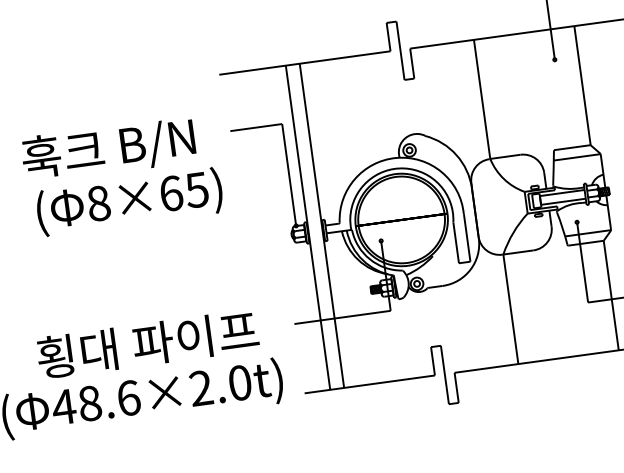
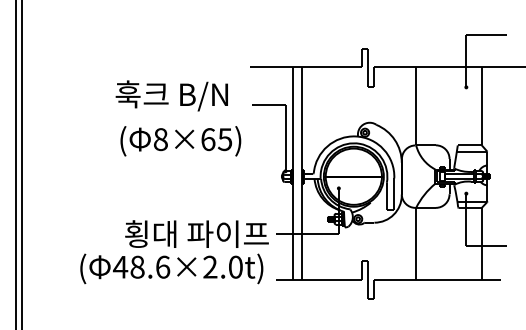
text: (107, 149) -> (171, 95), moved
text: (146, 343) -> (196, 233), moved

